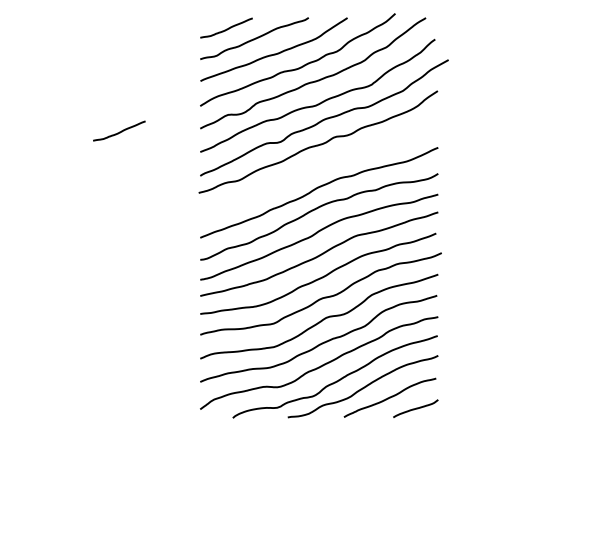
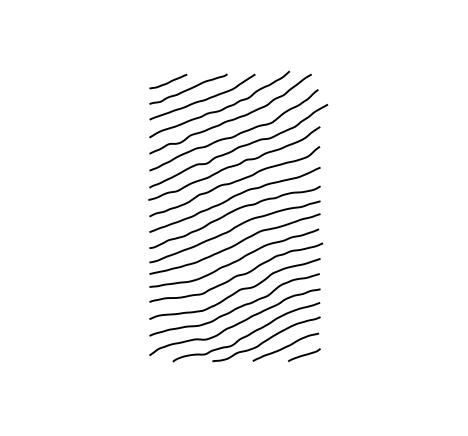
curve: (119, 130) -> (91, 155), removed
curve: (318, 167) -> (234, 181), added

